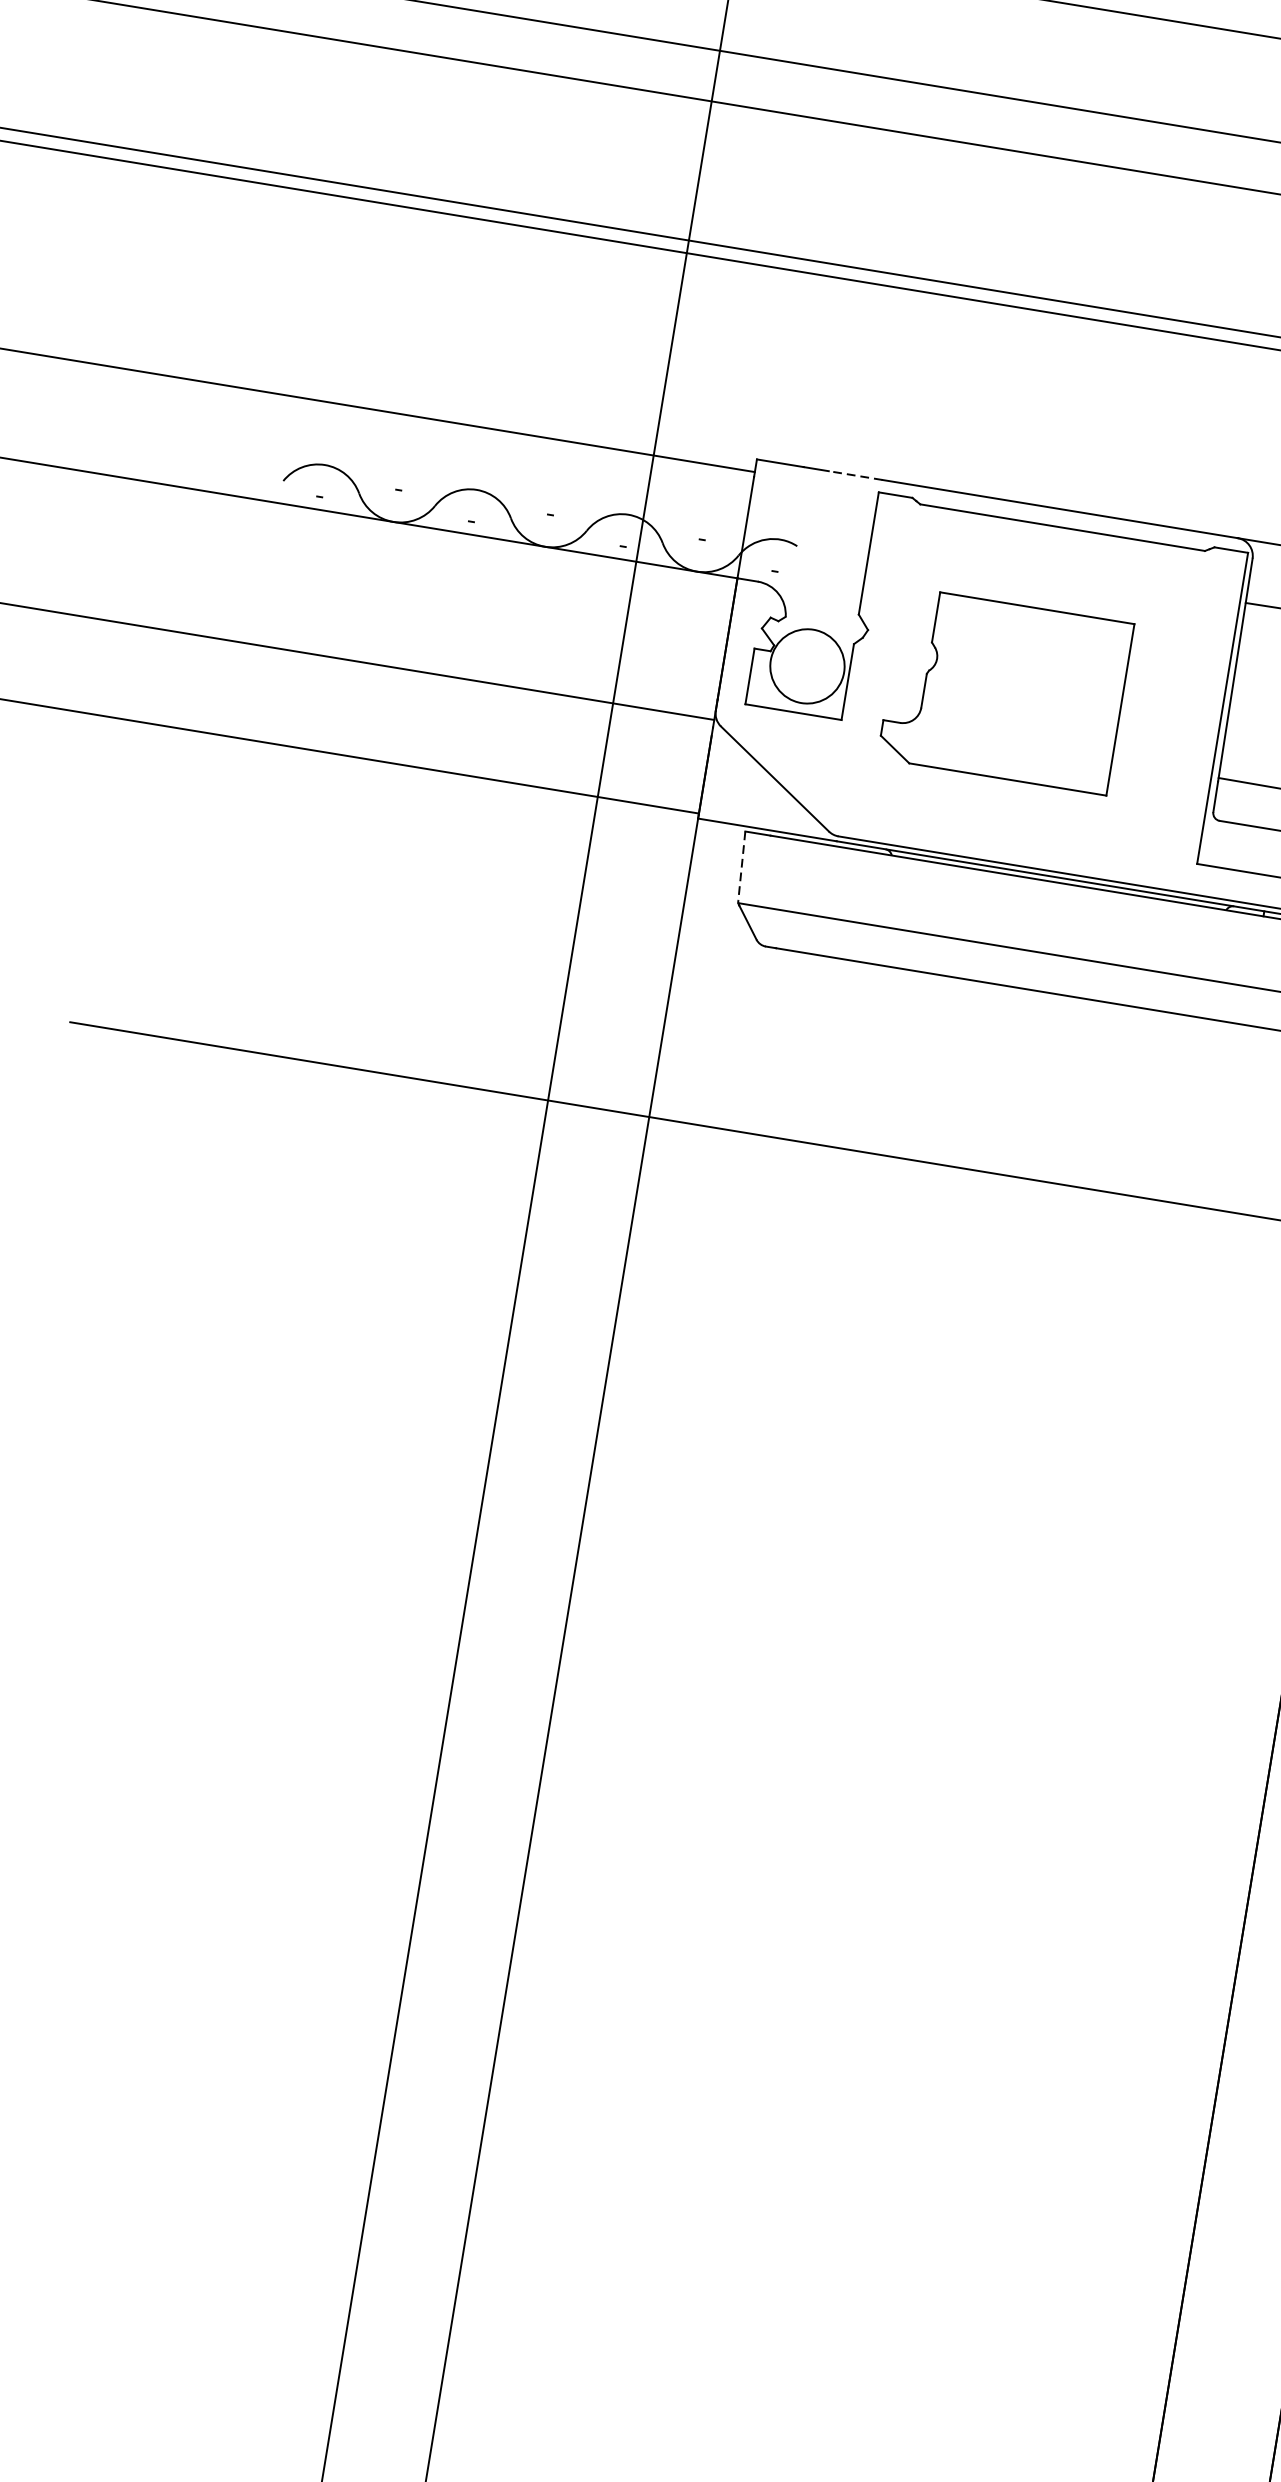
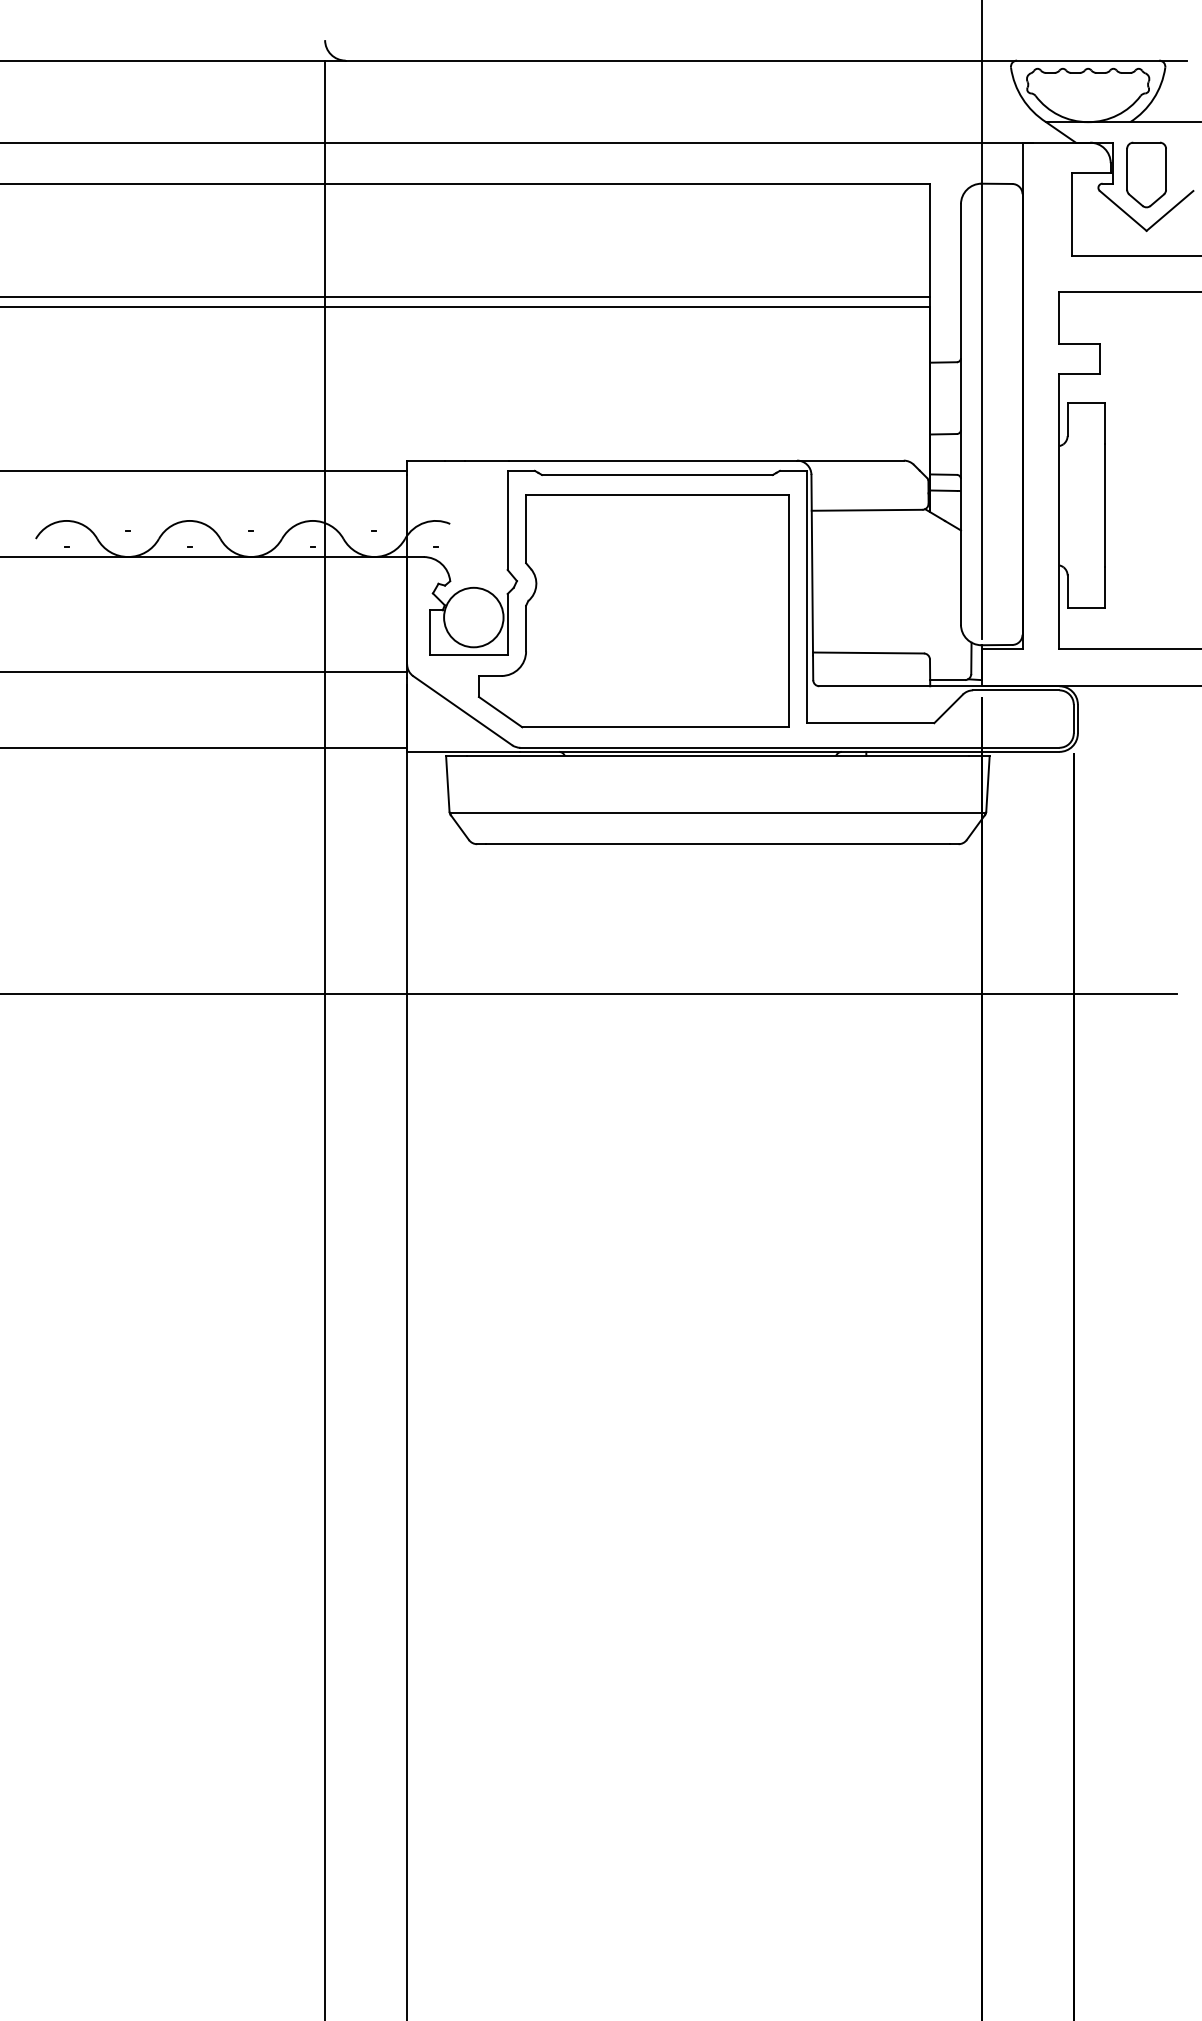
line: (856, 475) -> (487, 460), dashed -> solid
part: (1005, 691) -> (633, 611), size x1.67
line: (741, 865) -> (447, 783), dashed -> solid

